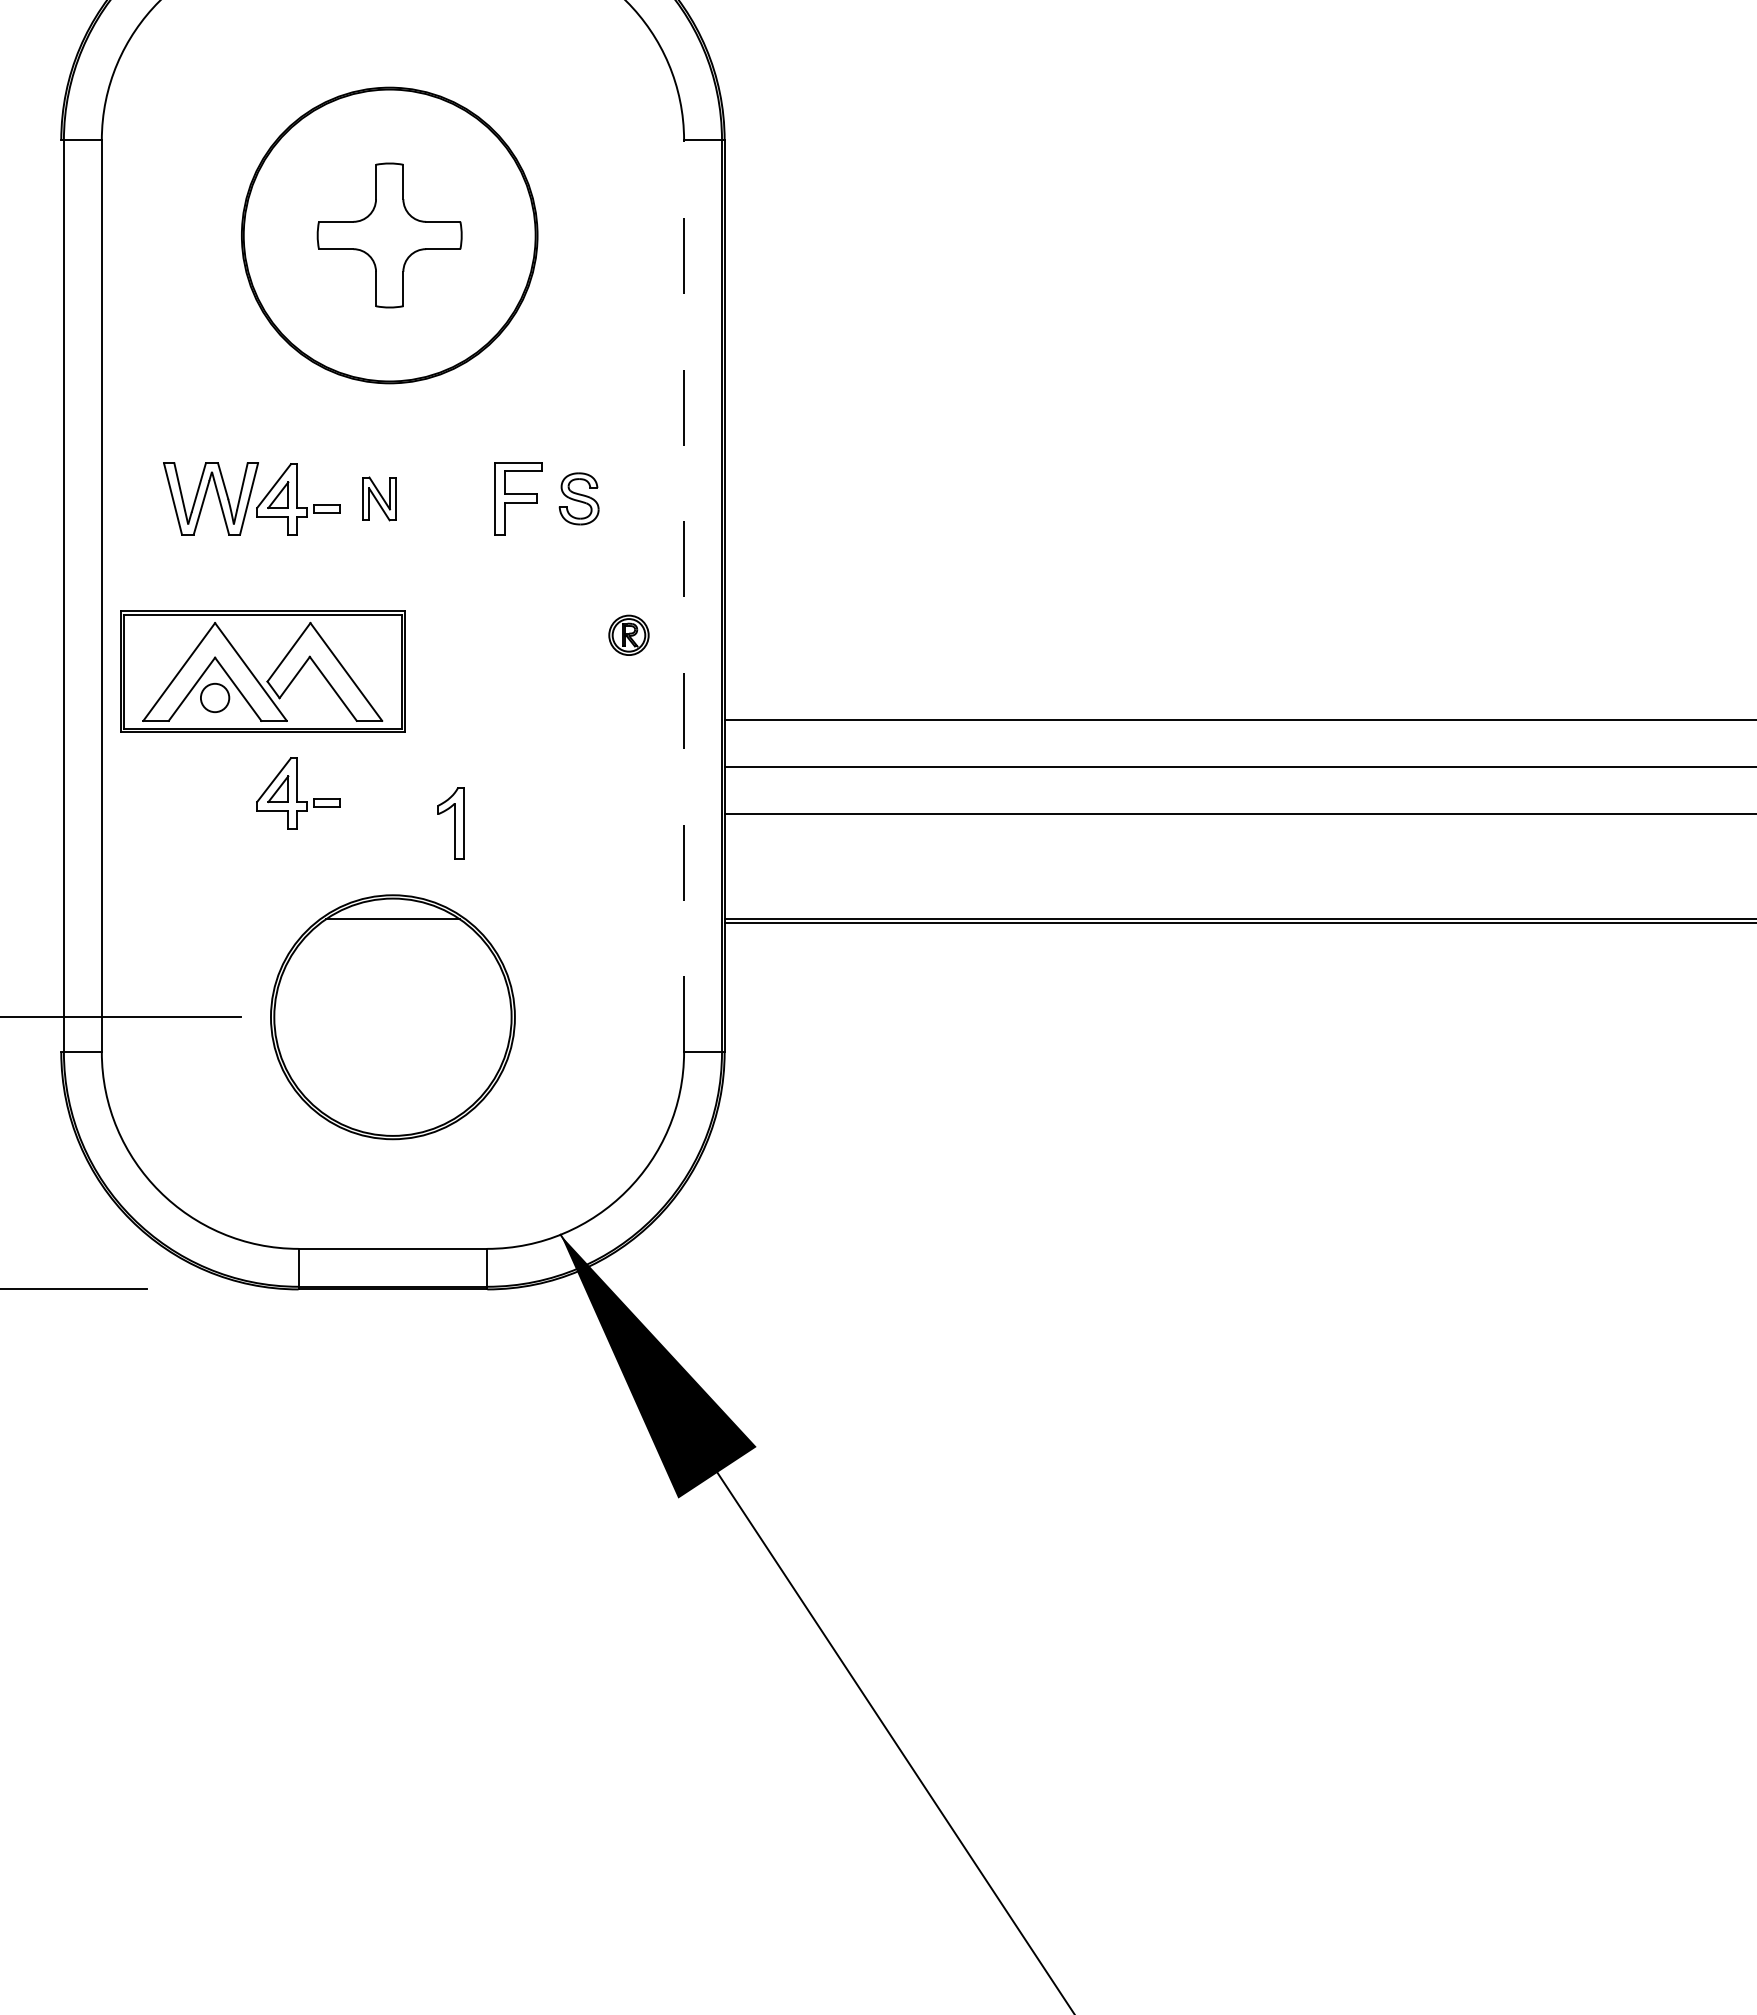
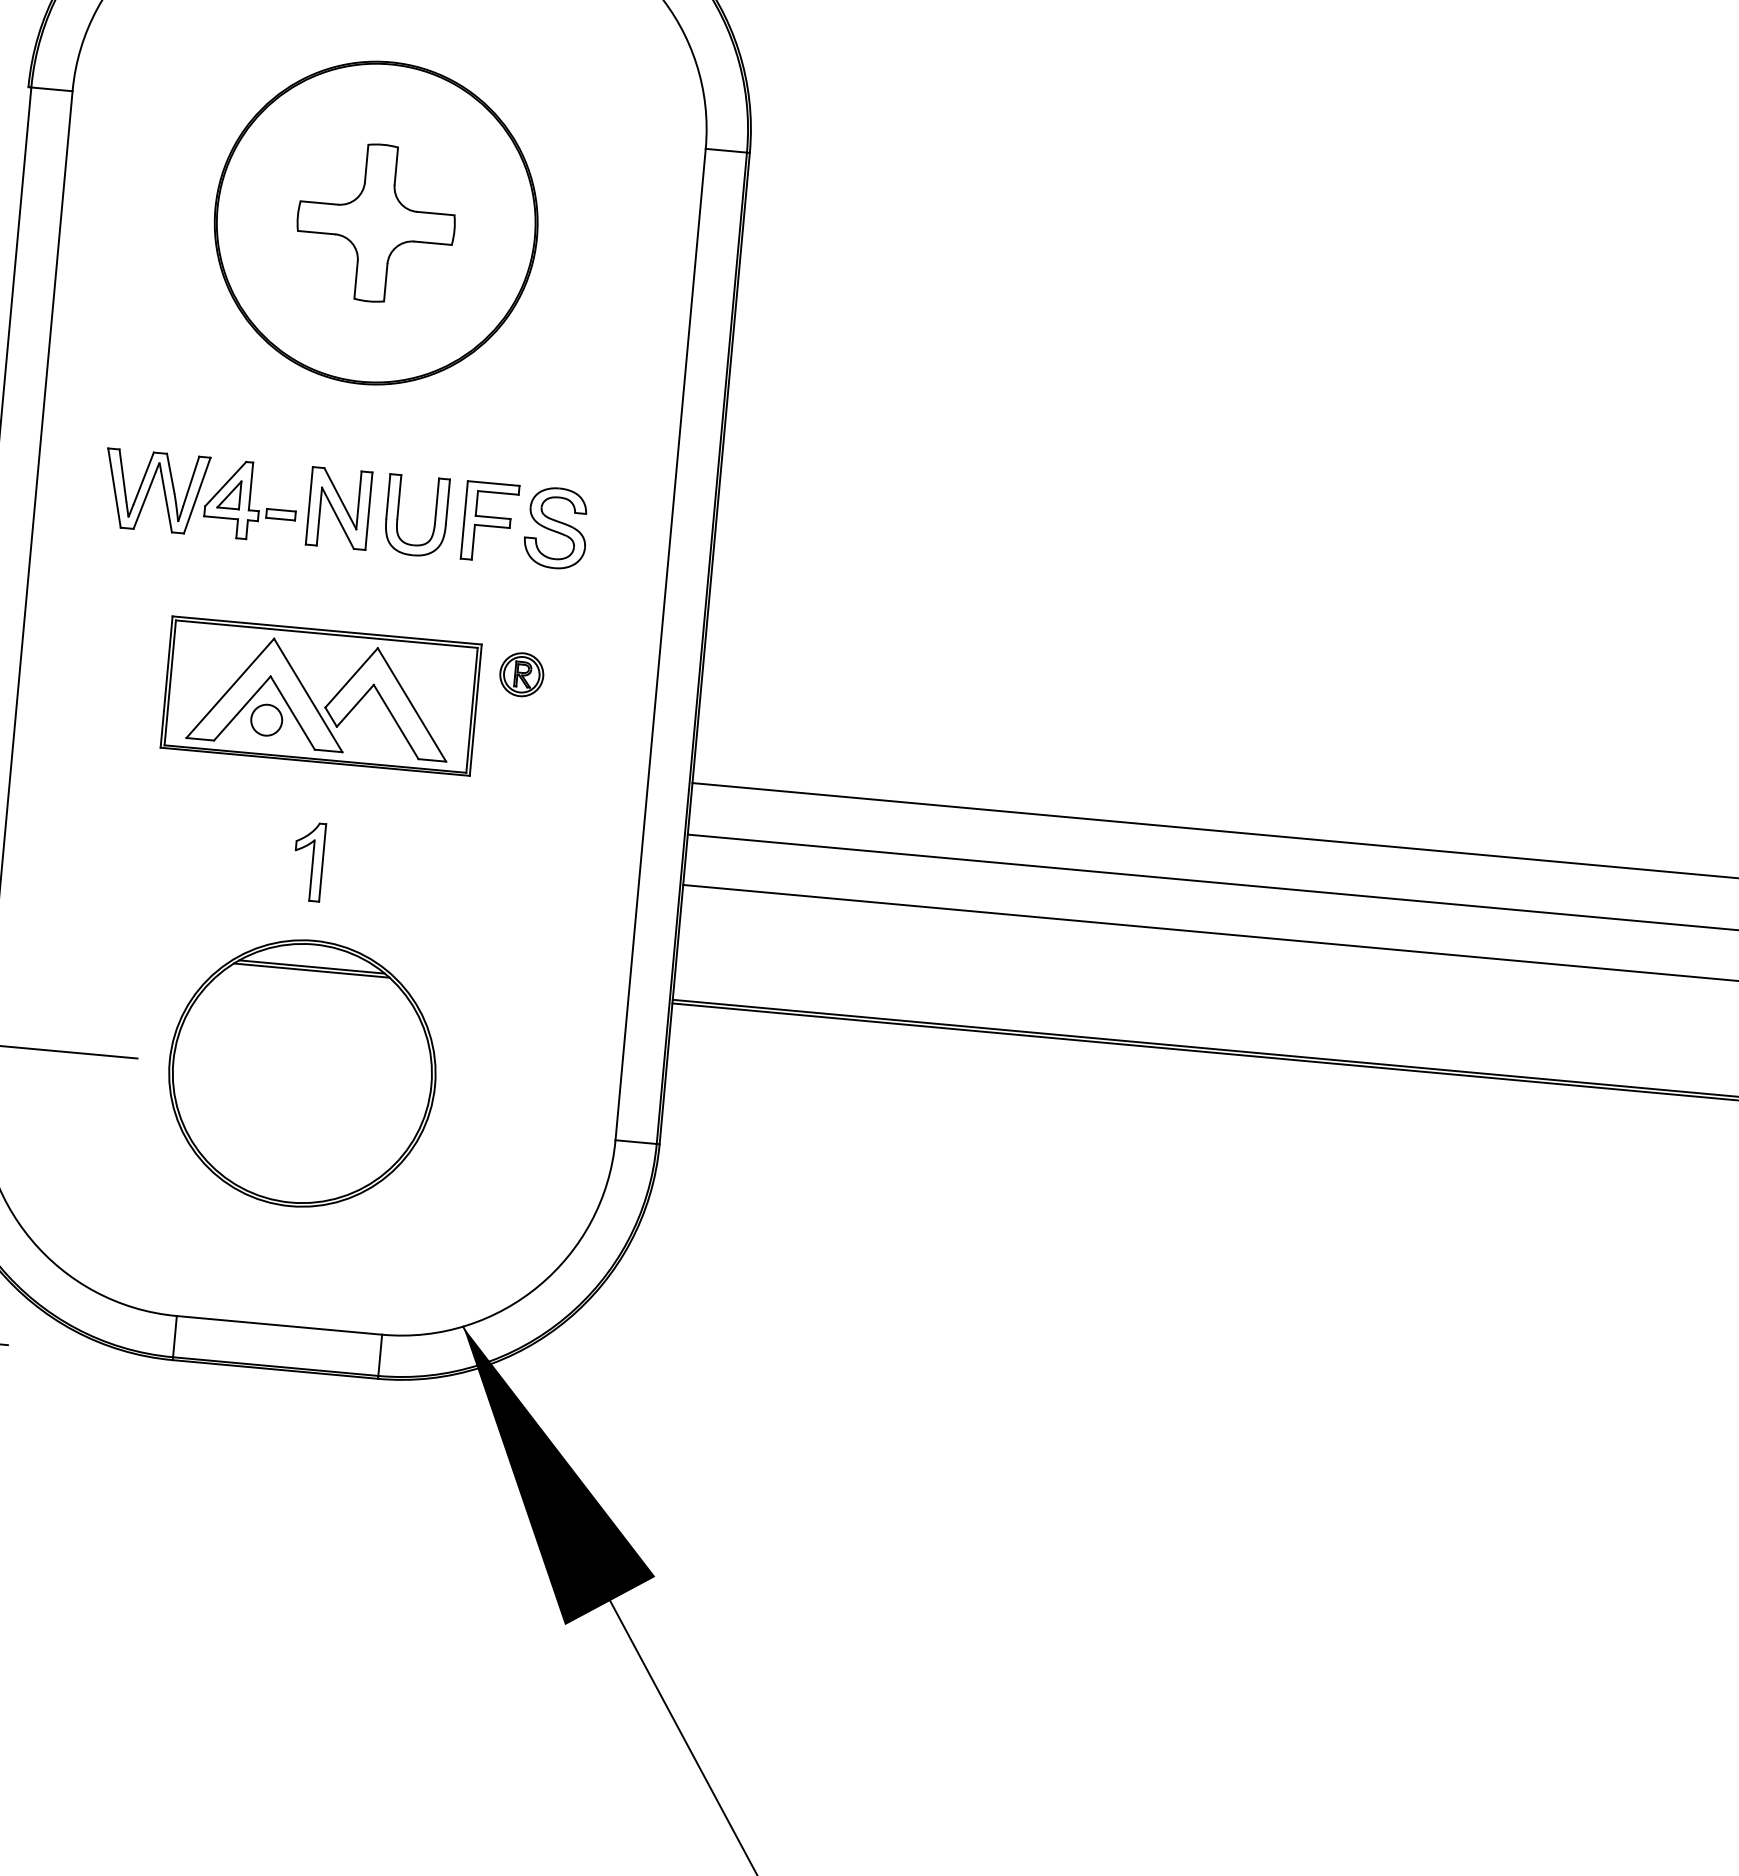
part: (379, 498) -> (339, 508), size x1.67
part: (578, 498) -> (555, 527), size x1.43
part: (434, 499) -> (398, 514), added
line: (684, 596) -> (661, 644), dashed -> solid
part: (628, 634) -> (521, 673), moved
part: (262, 671) -> (320, 696), moved
part: (298, 793) -> (221, 820), removed
part: (450, 823) -> (308, 861), moved
line: (392, 922) -> (311, 970), added

